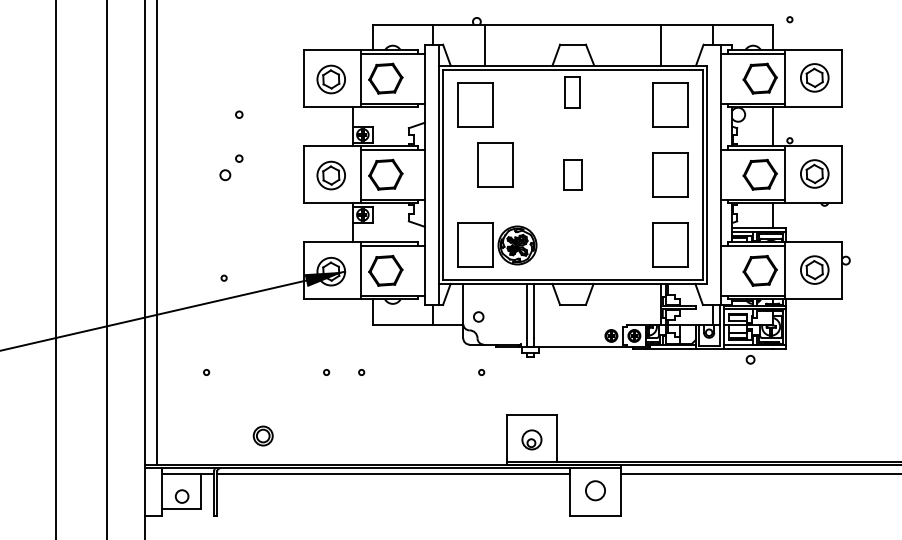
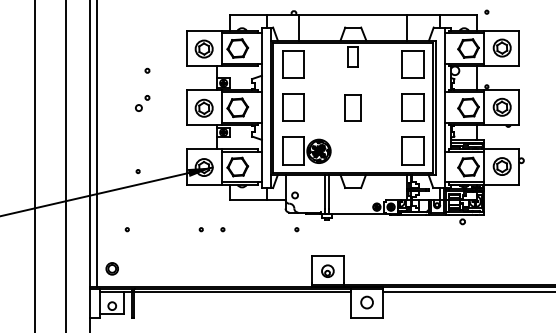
part: (495, 164) -> (293, 107), moved
part: (571, 174) -> (352, 107), size x1.43
part: (262, 435) -> (111, 268), moved

